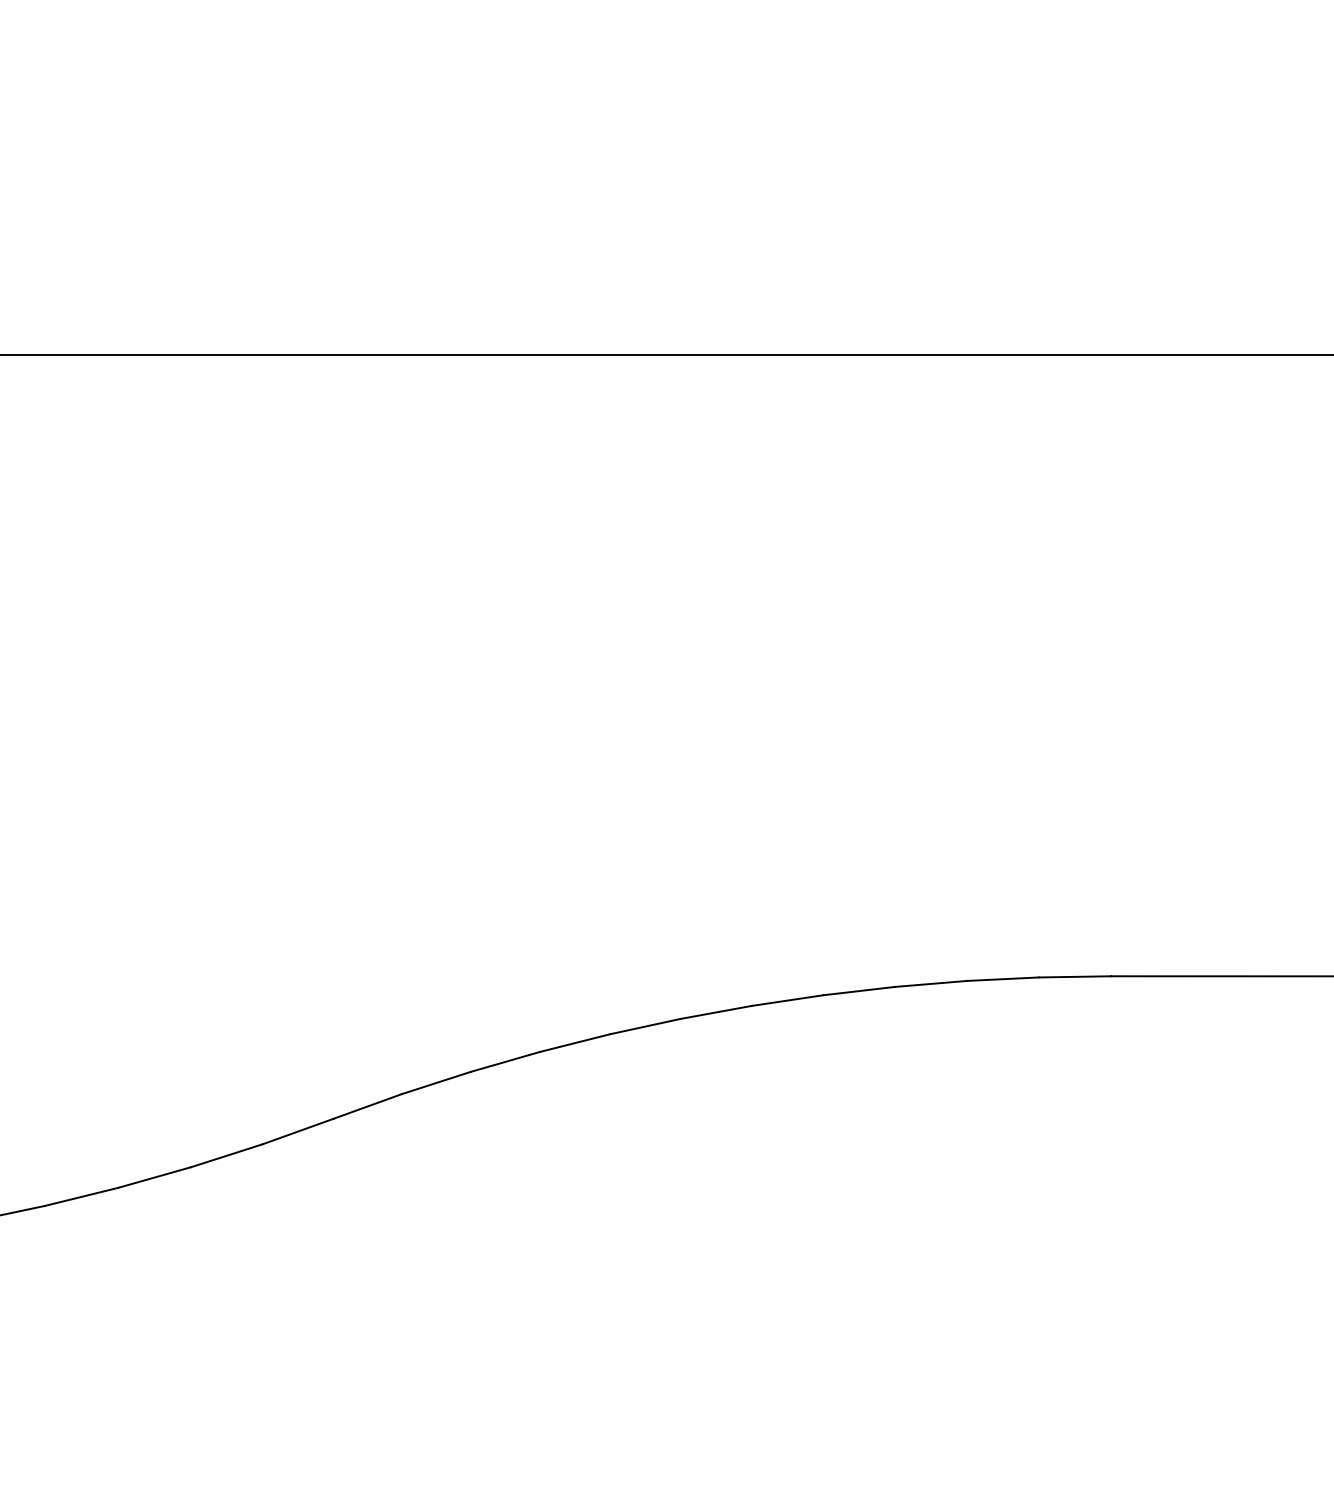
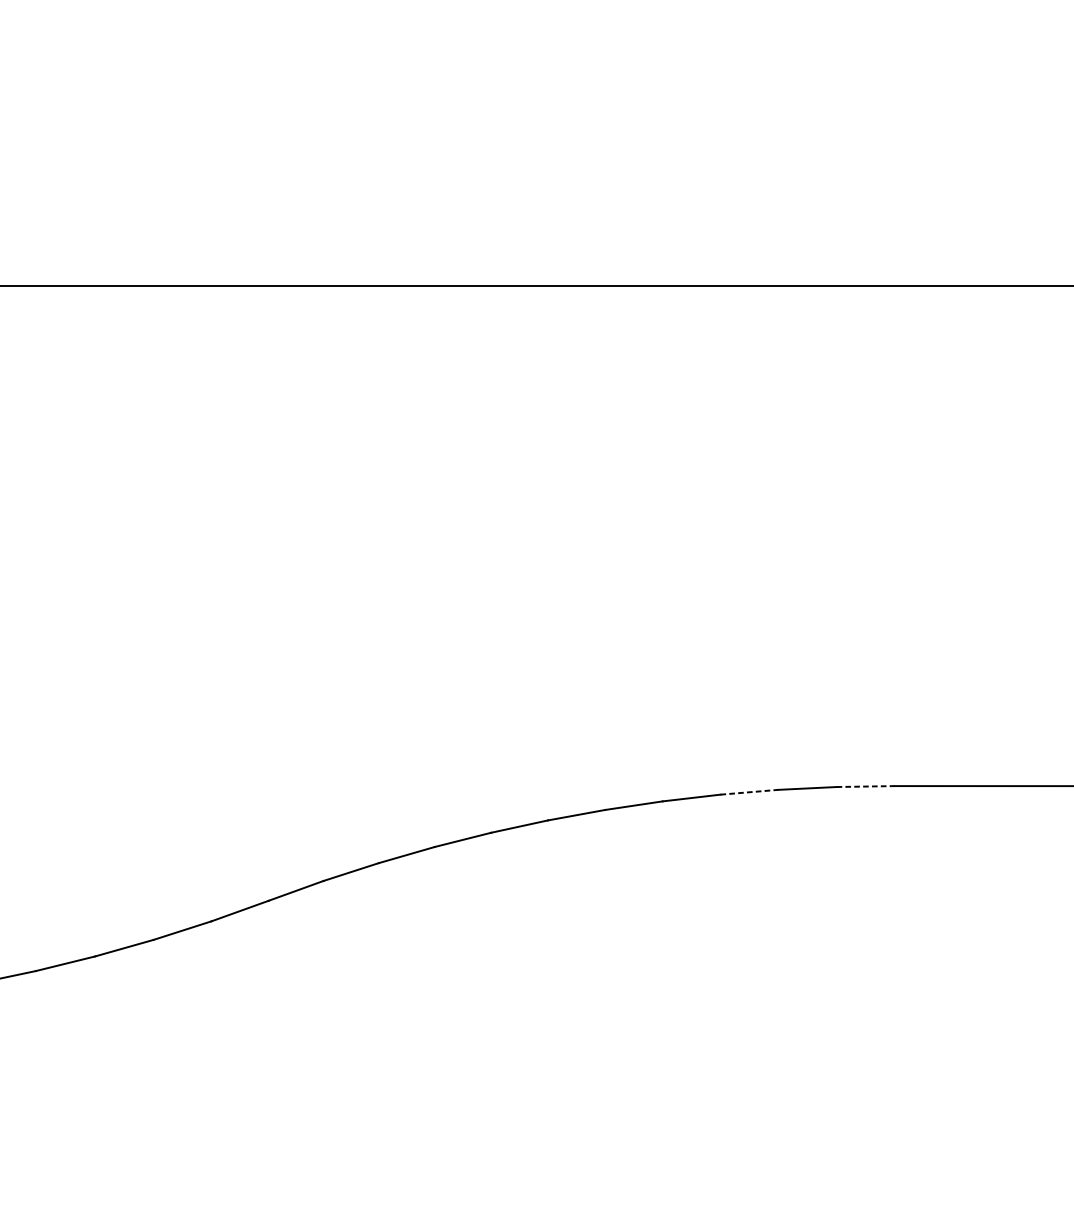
line: (1075, 976) -> (865, 786), solid -> dashed
line: (931, 983) -> (749, 791), solid -> dashed

